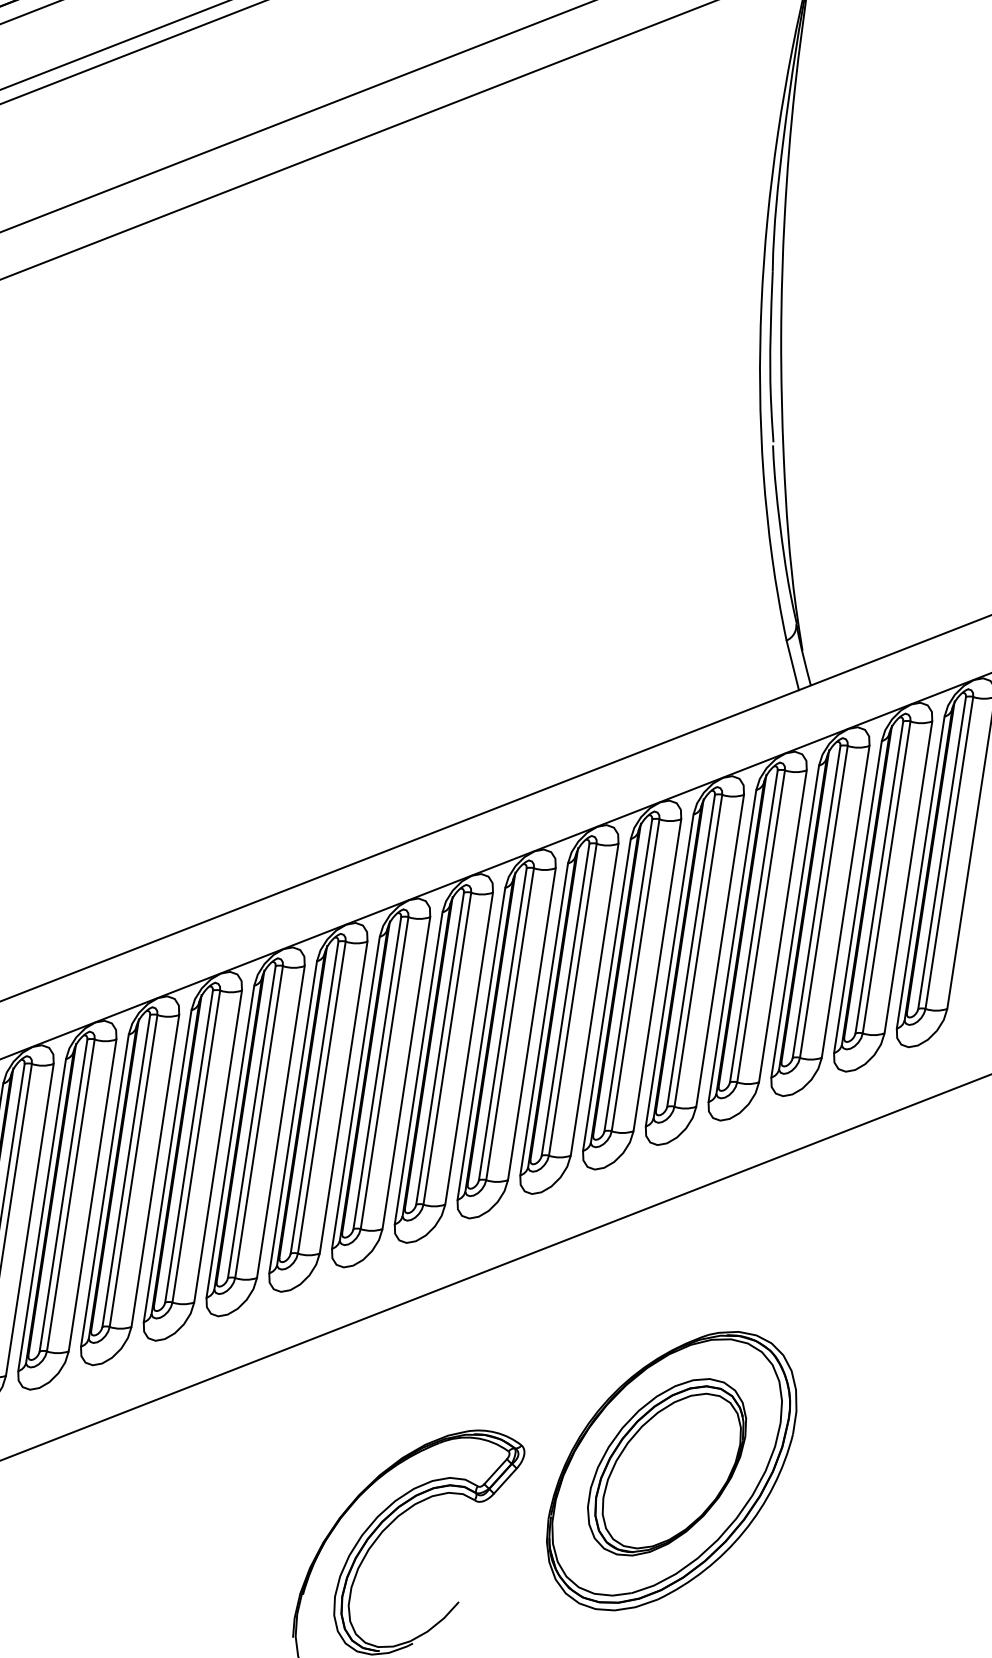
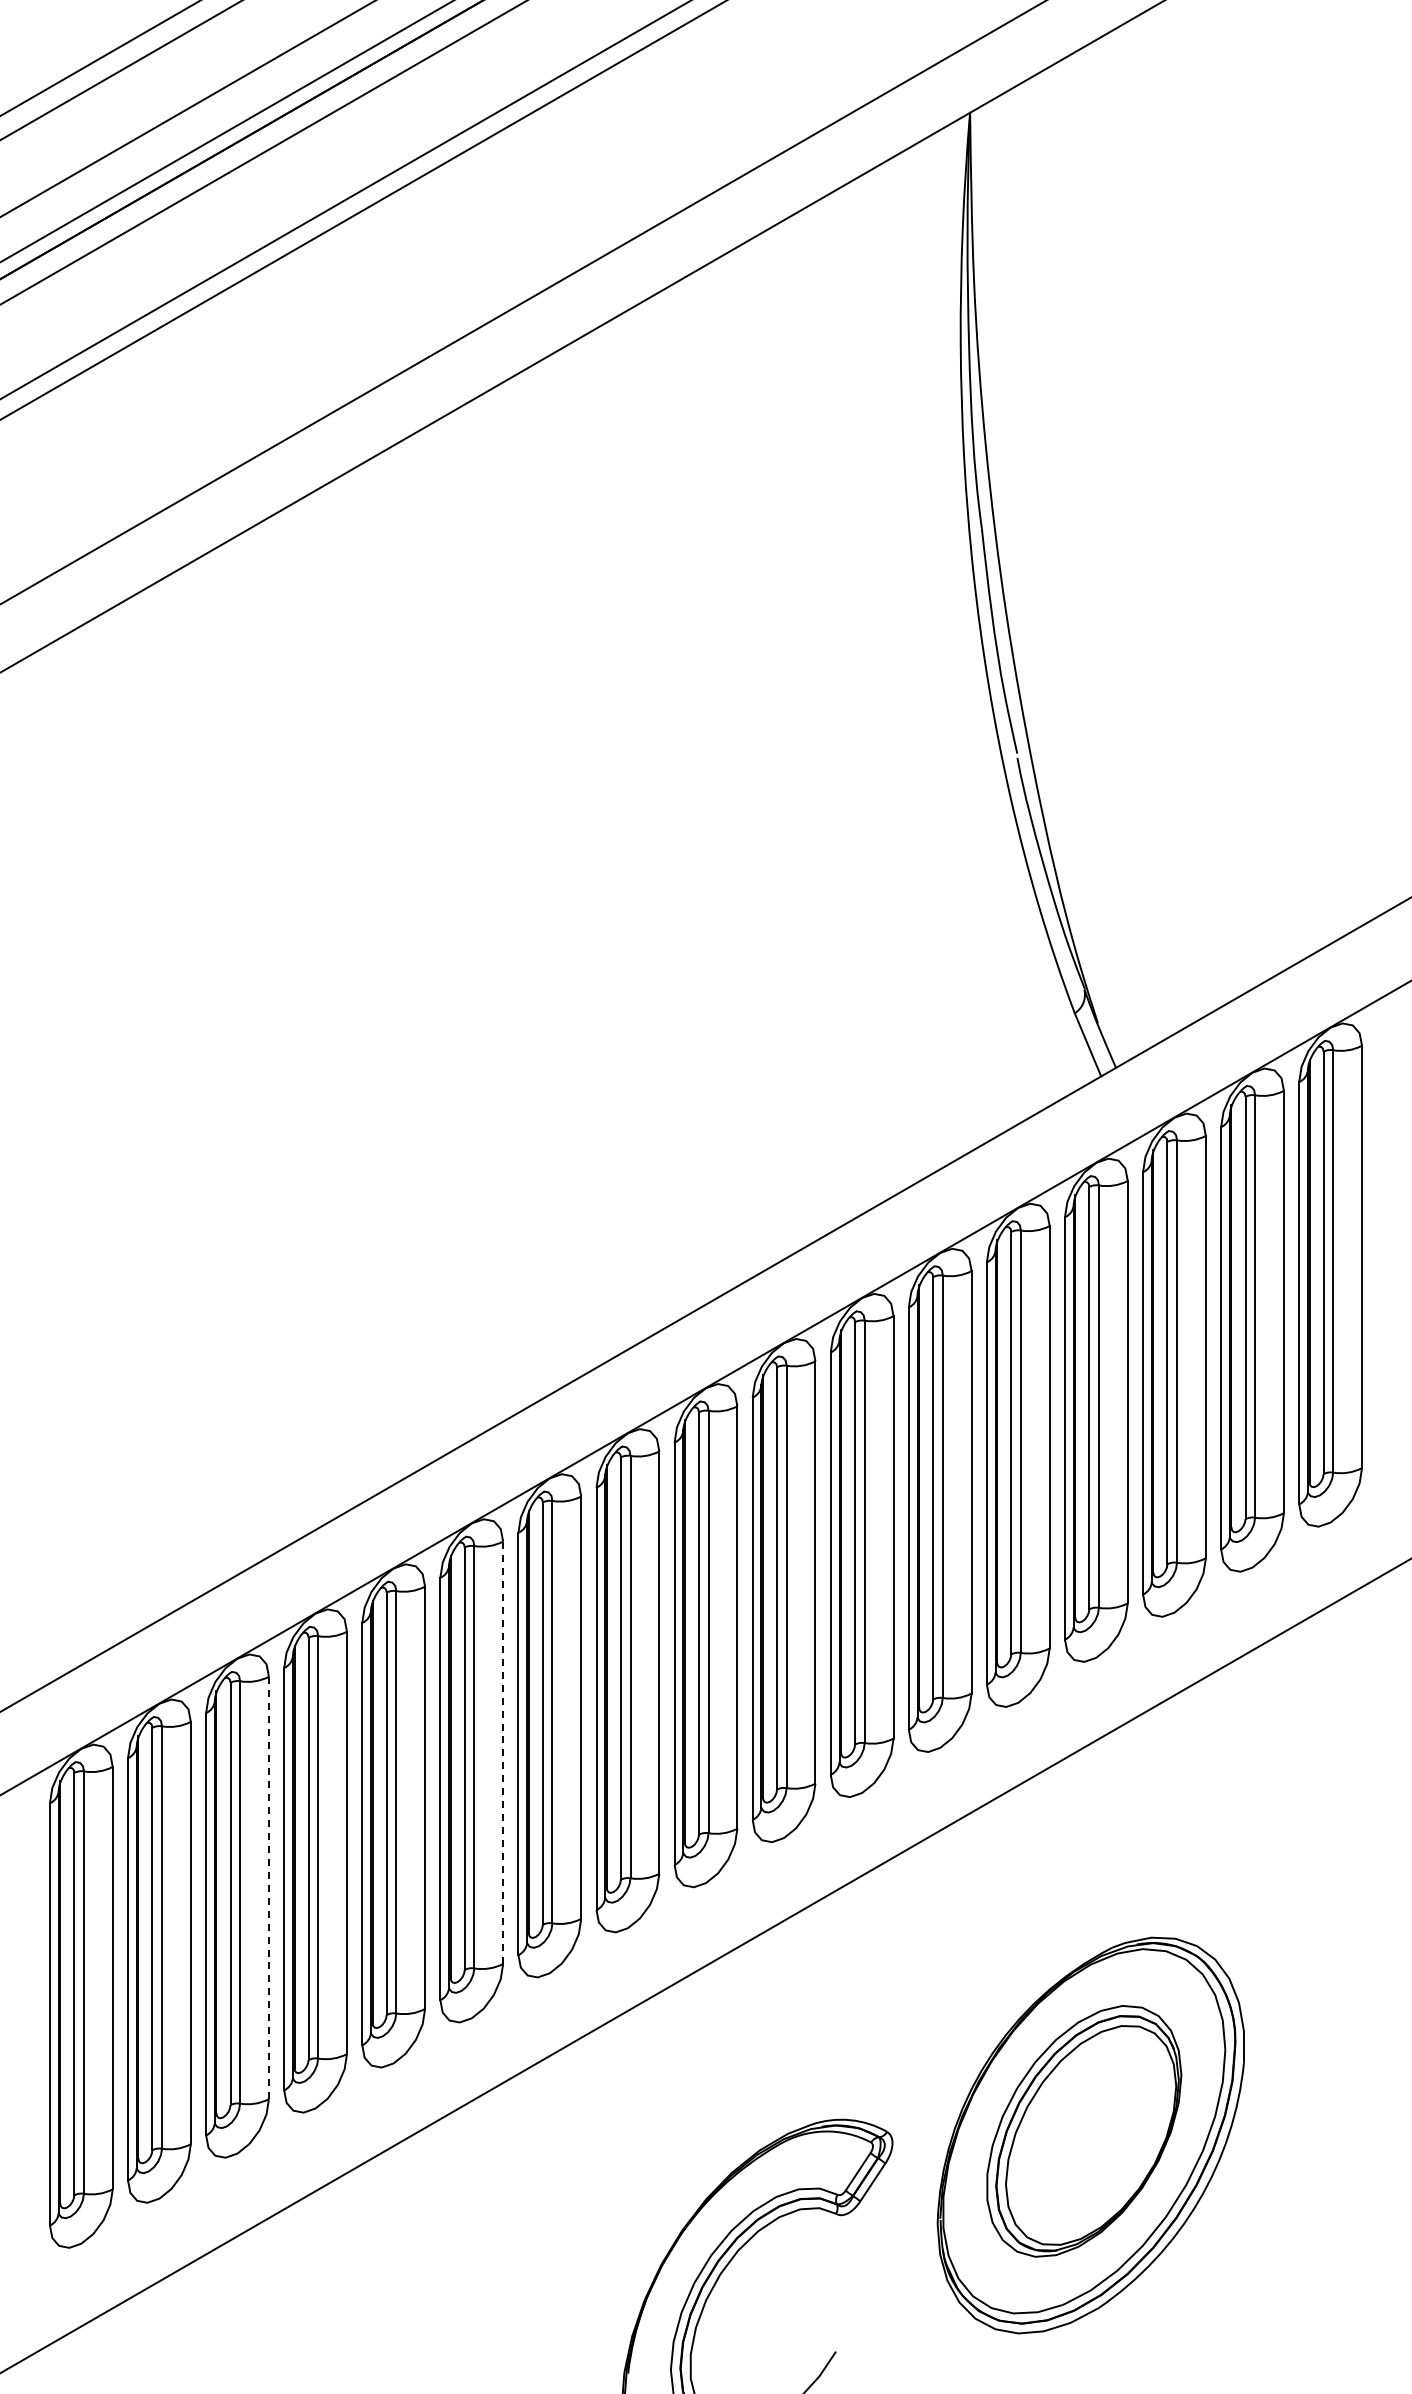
line: (281, 1121) -> (503, 1752), solid -> dashed
line: (92, 1195) -> (268, 1887), solid -> dashed

